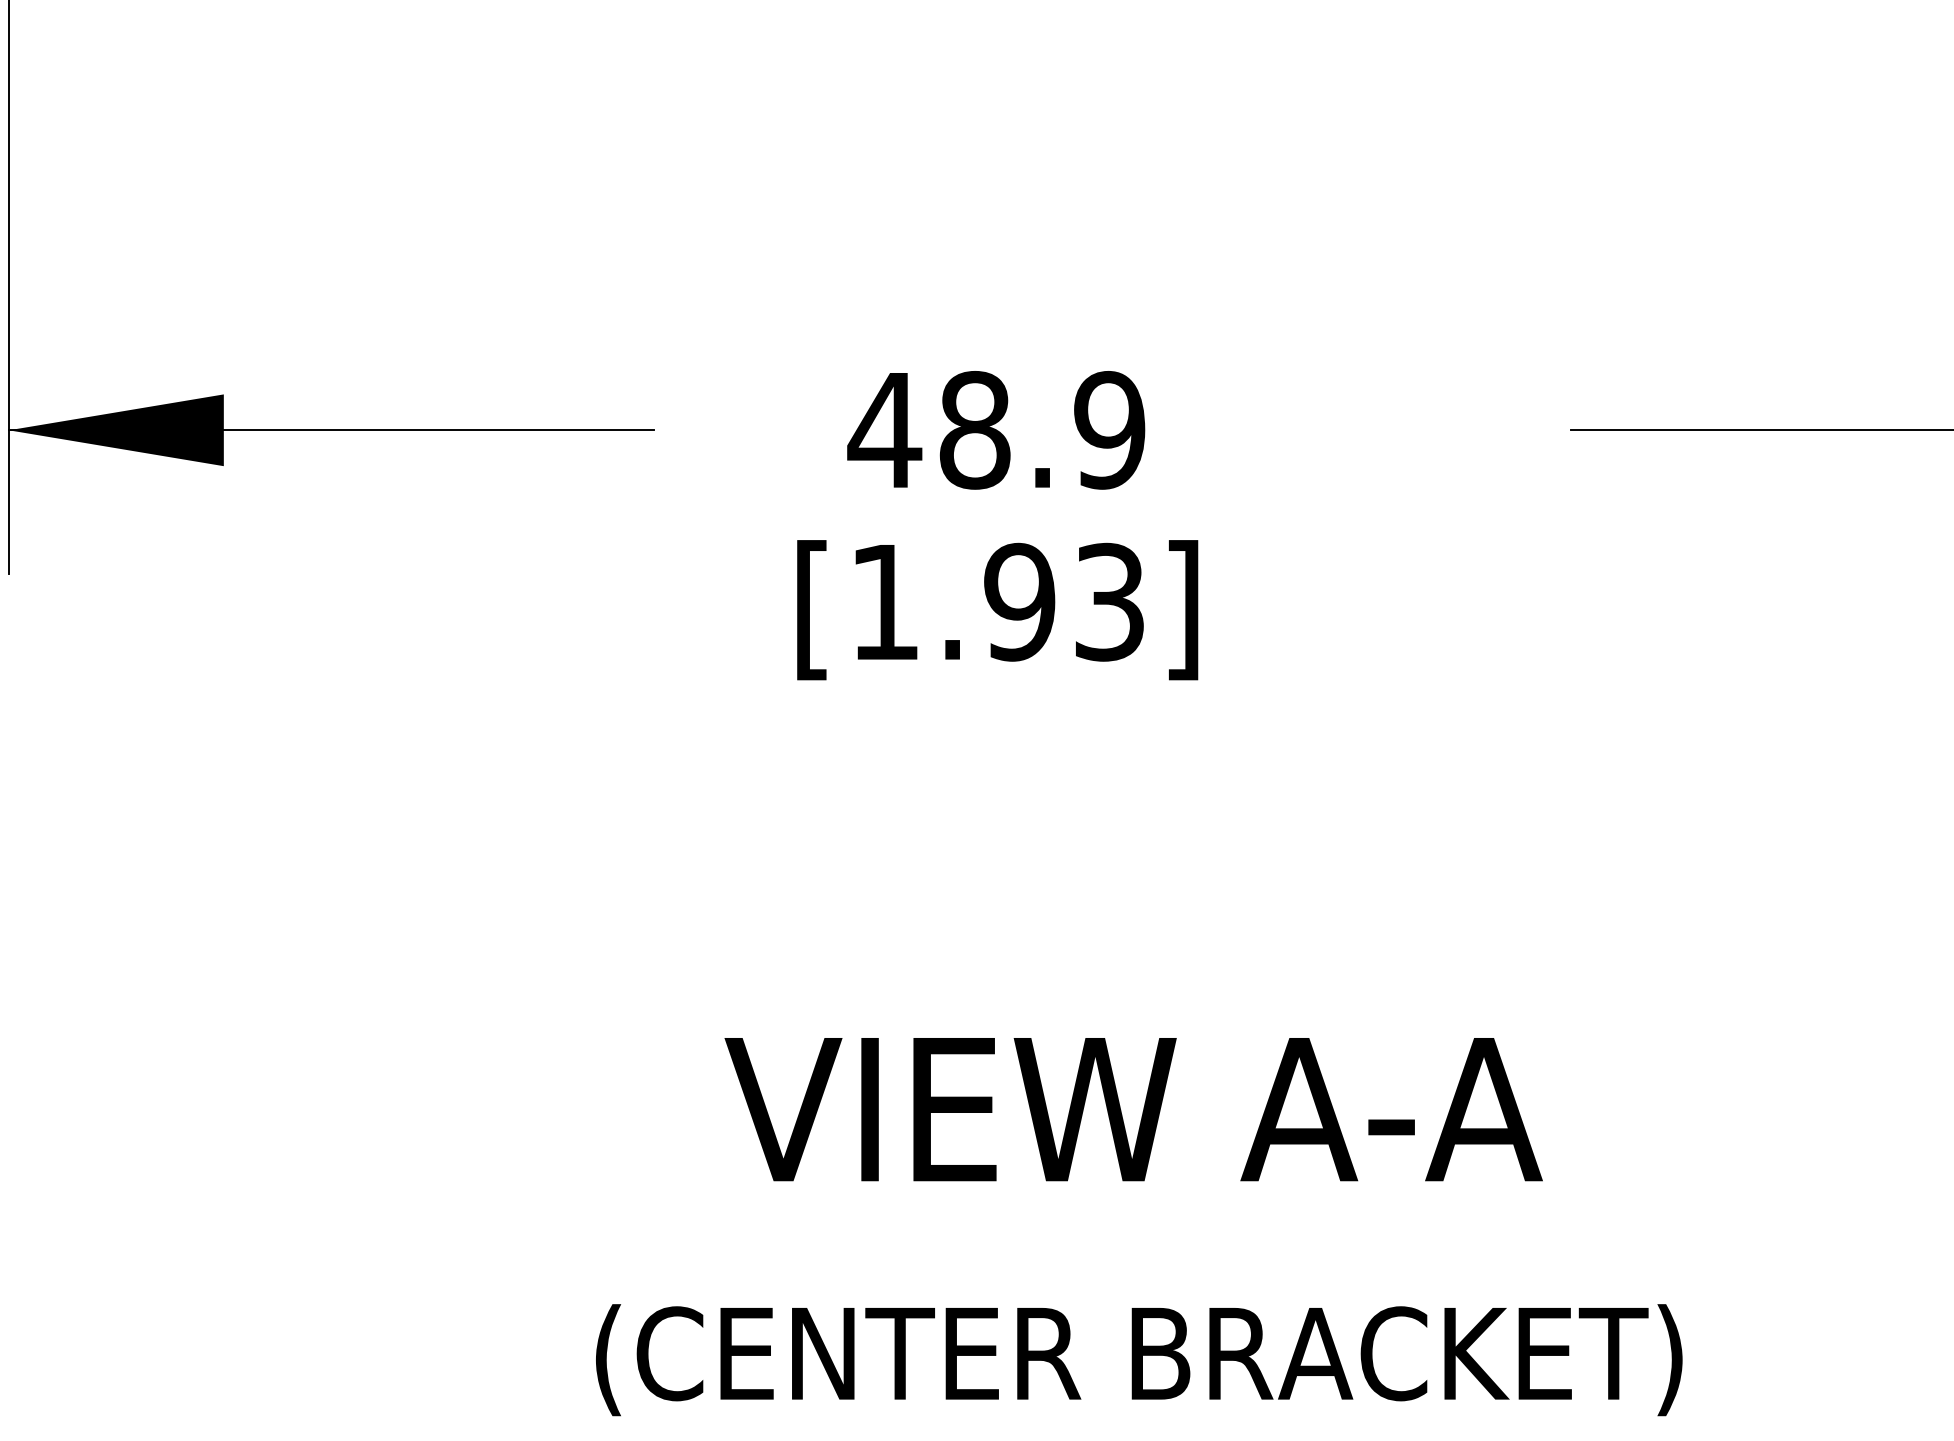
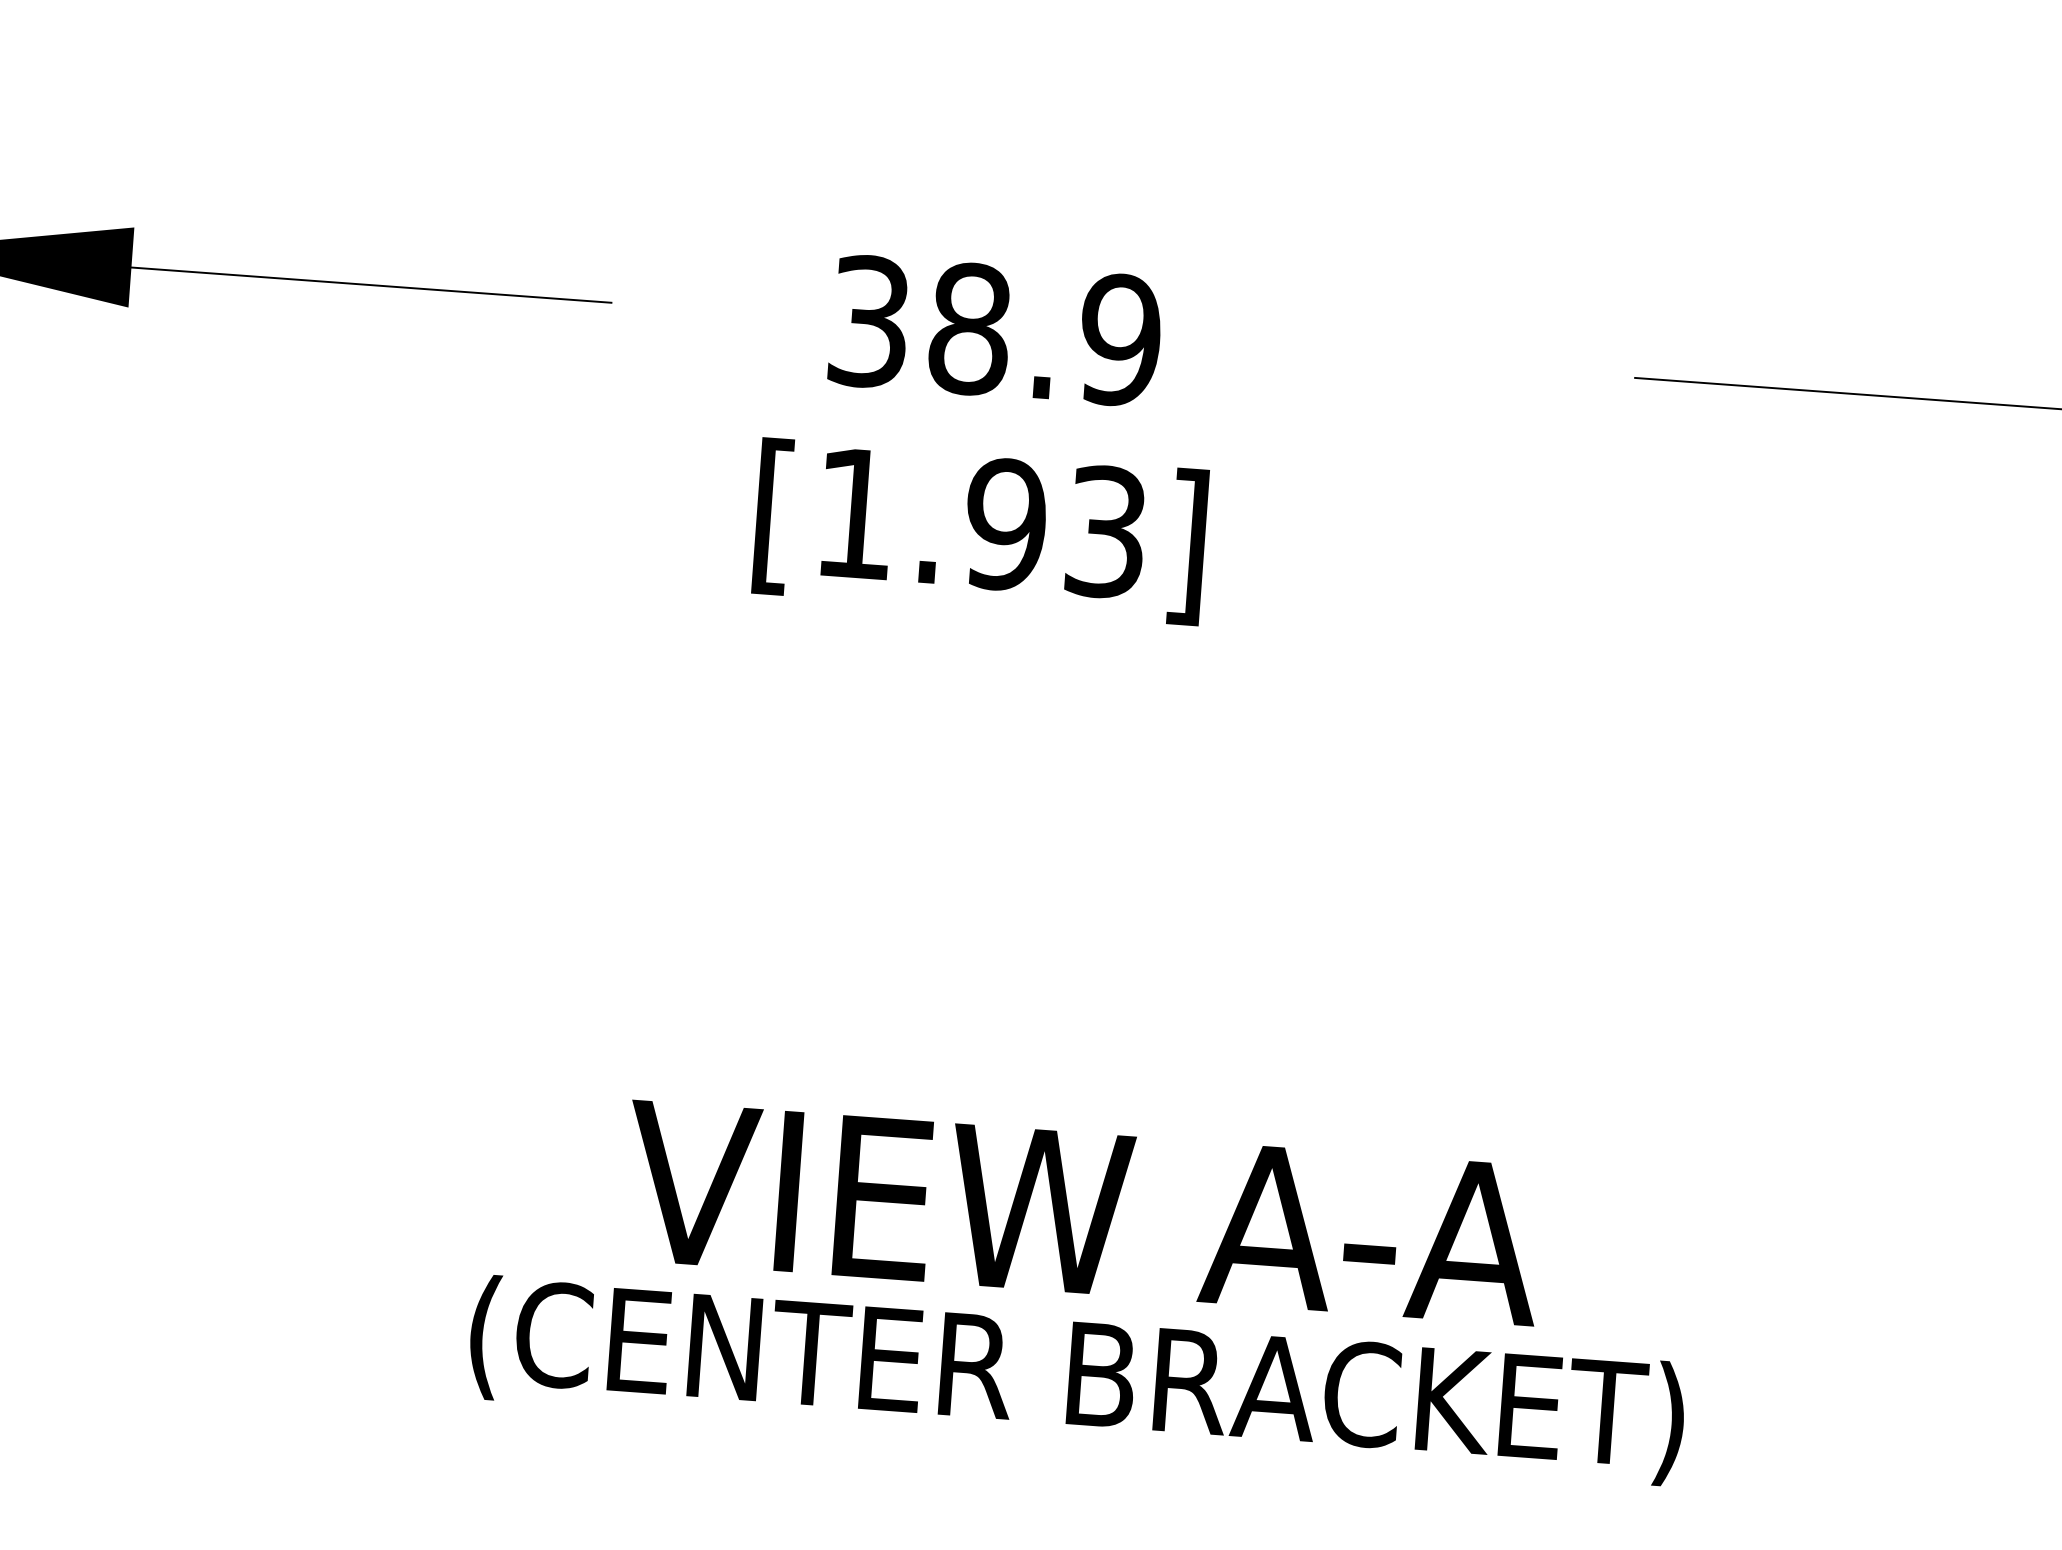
text: (884, 430) -> (868, 321), 48.9 -> 38.9
text: (1133, 1109) -> (1082, 1213), moved

